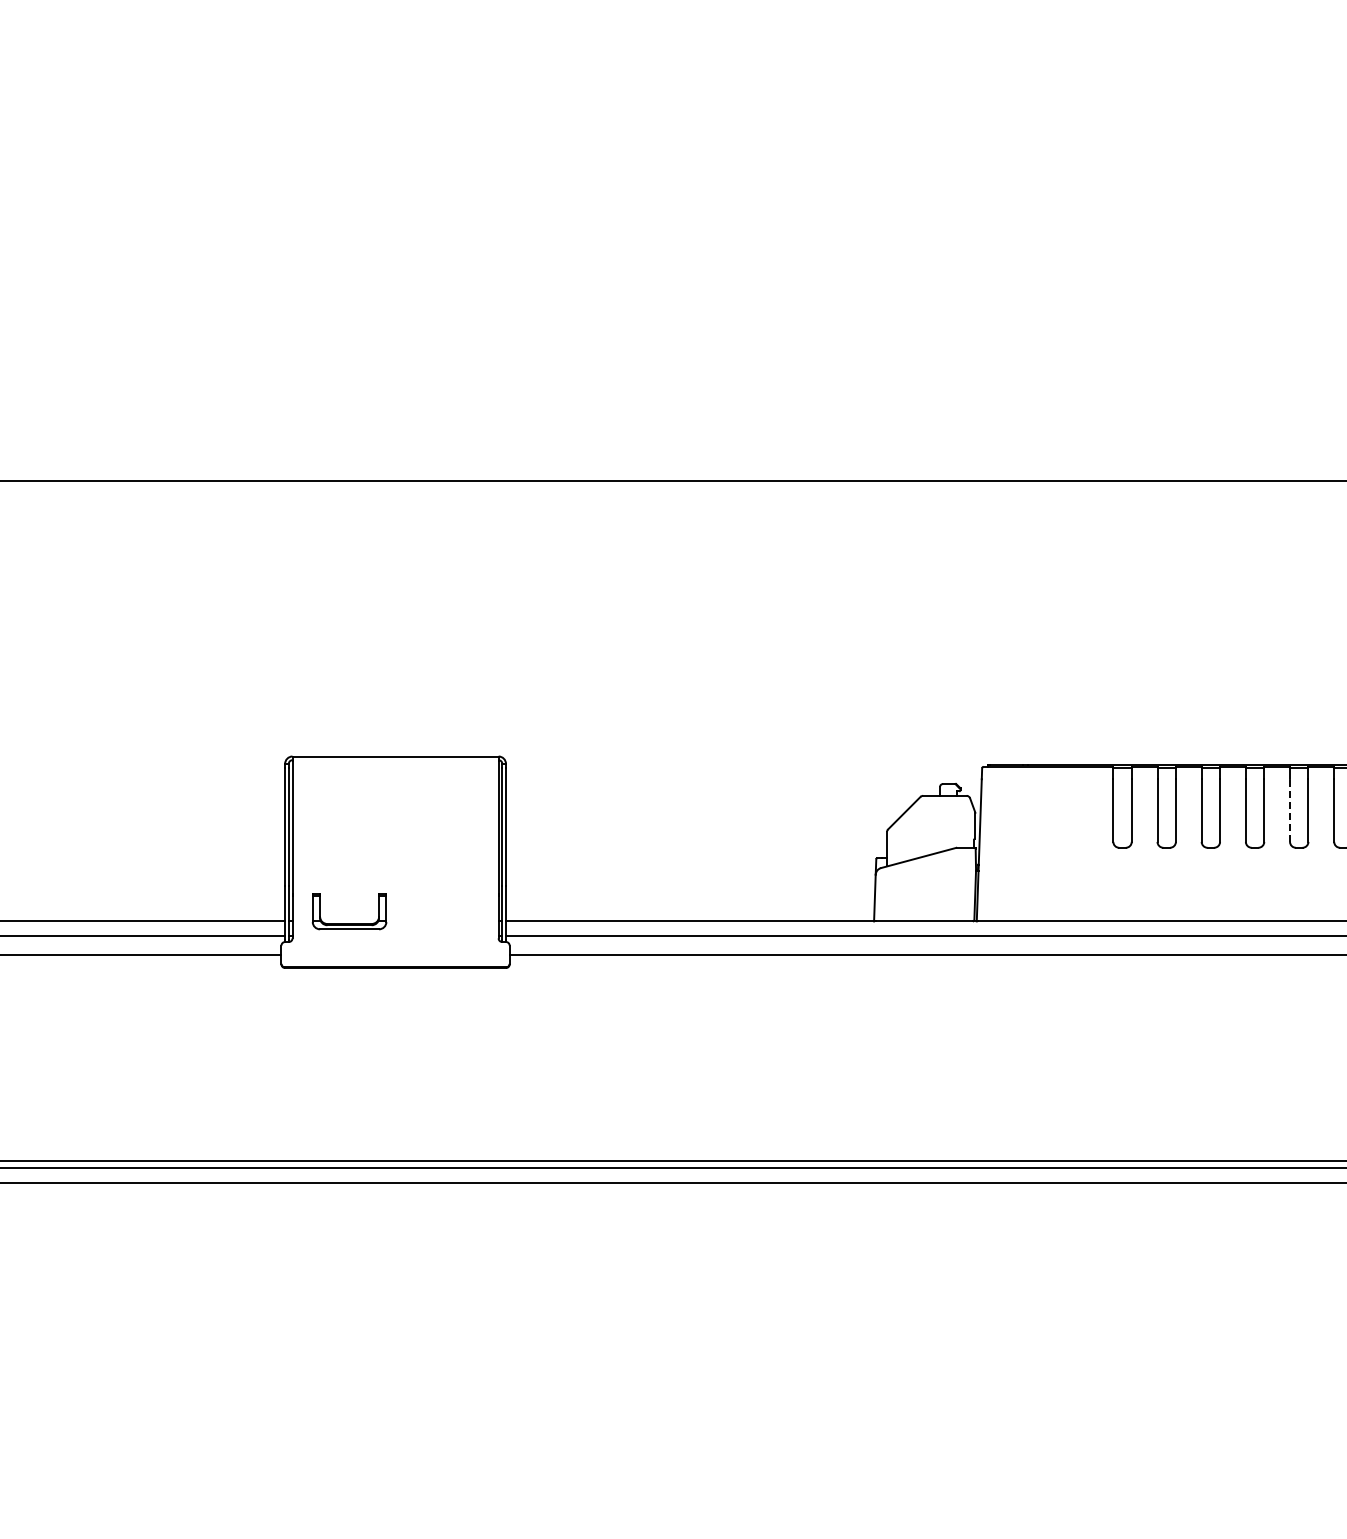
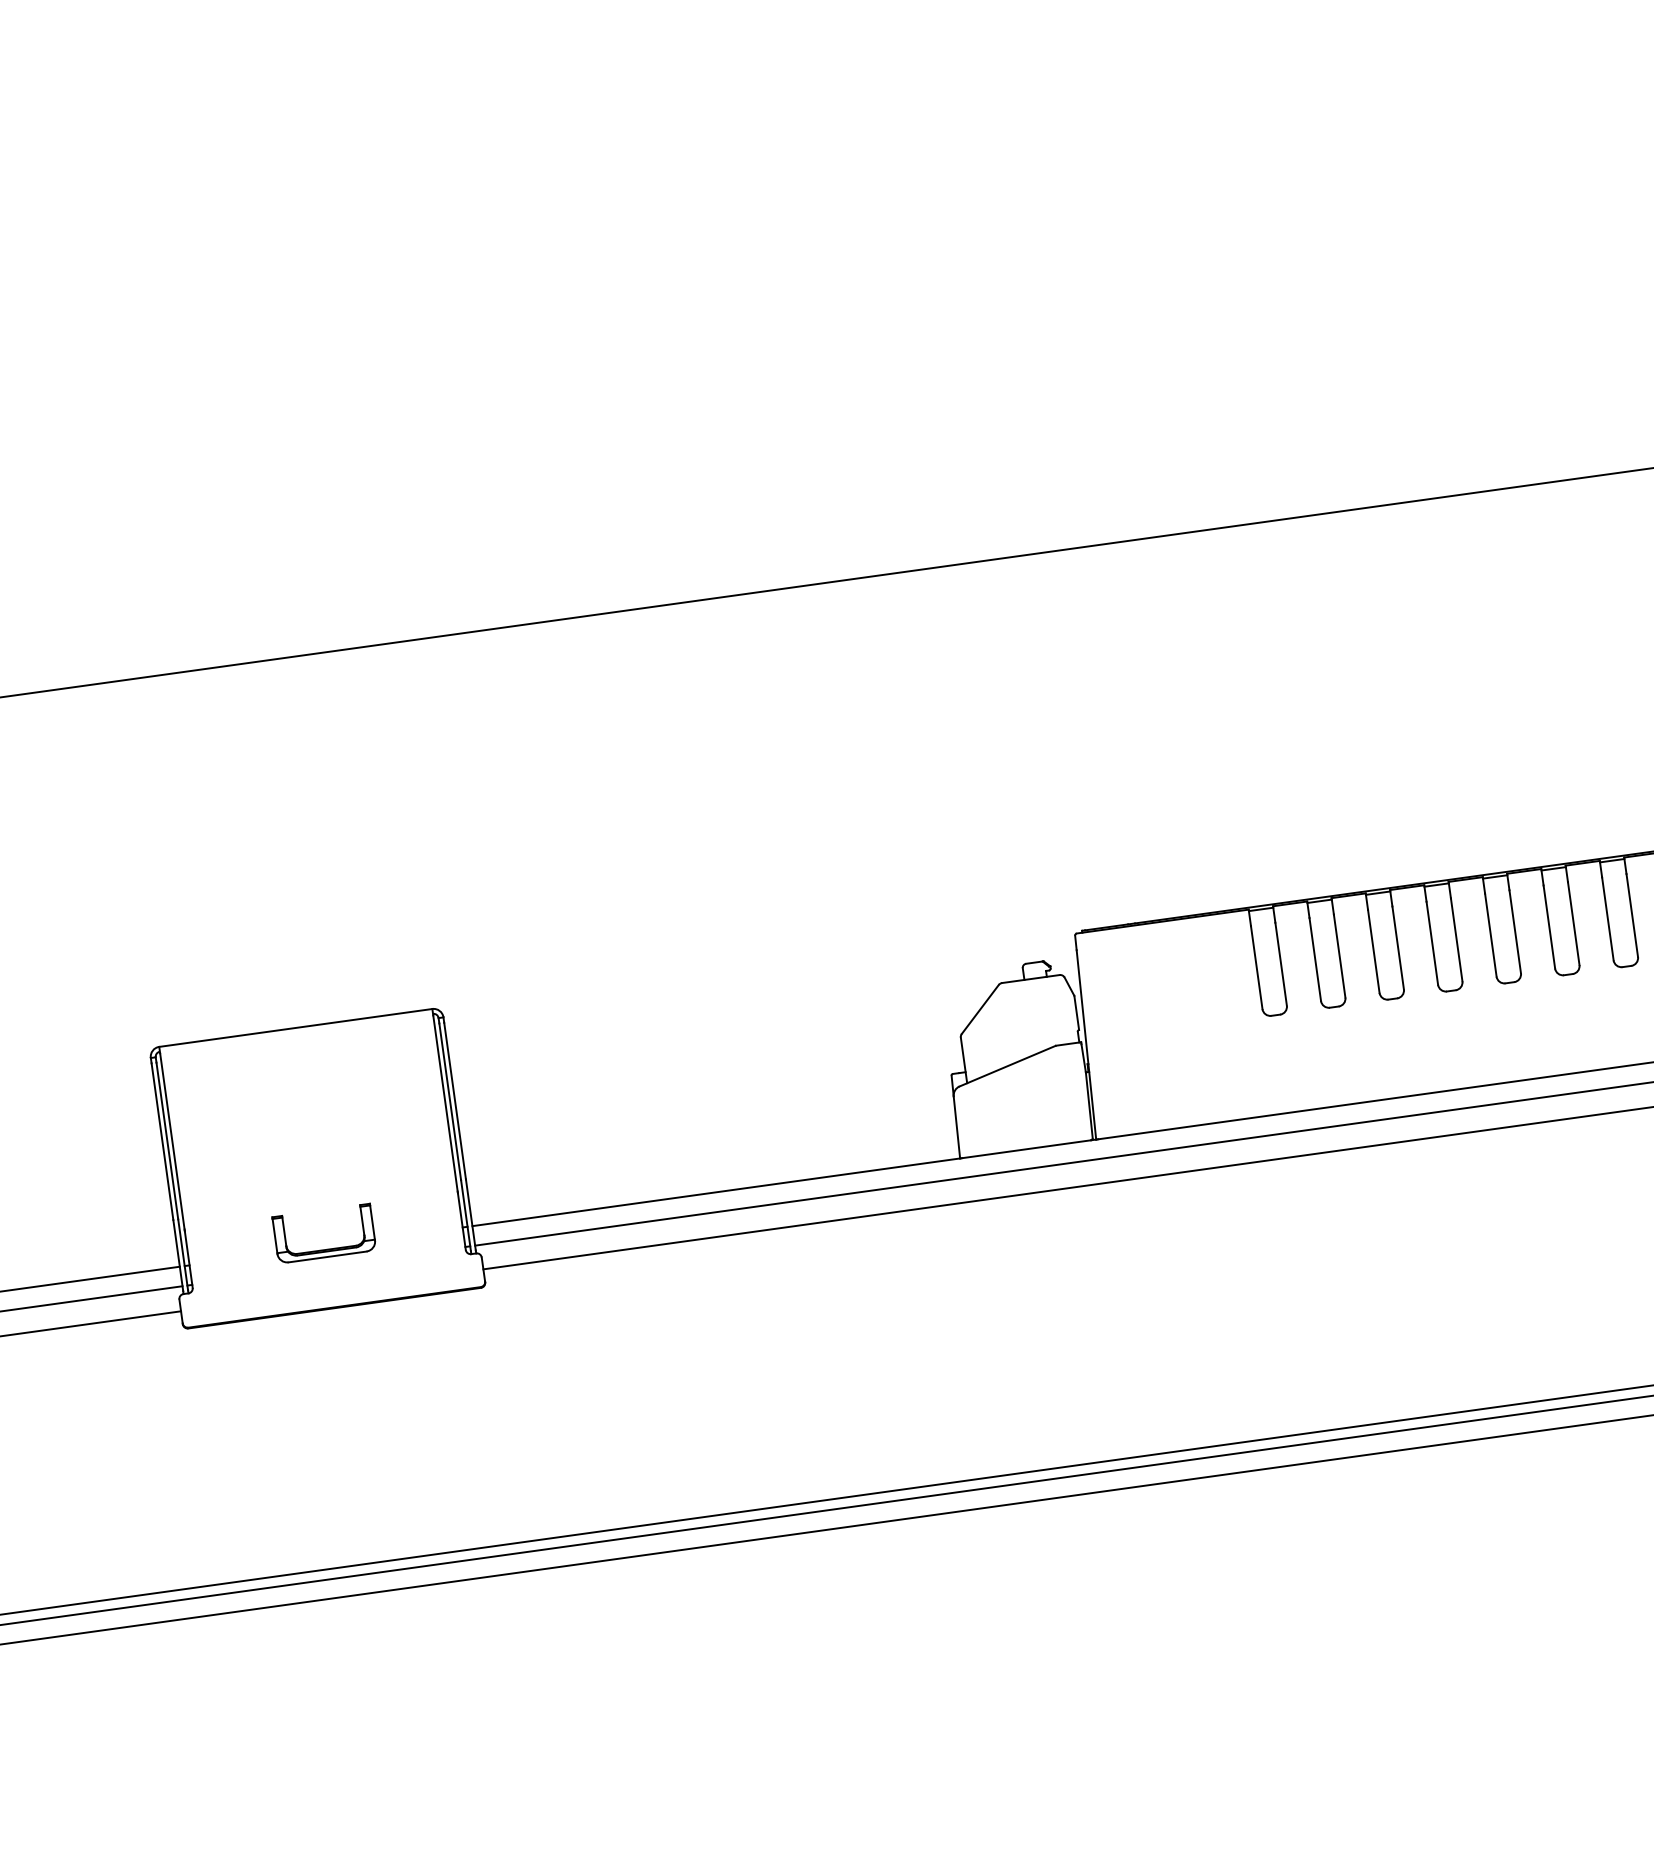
line: (1290, 810) -> (1491, 934), dashed -> solid
part: (349, 923) -> (326, 1249), moved

